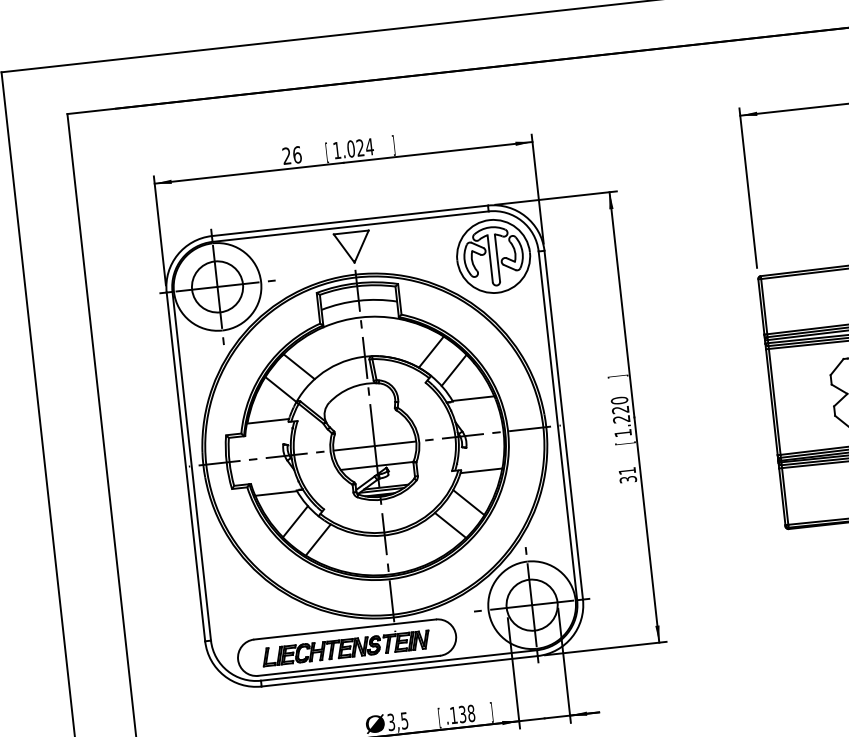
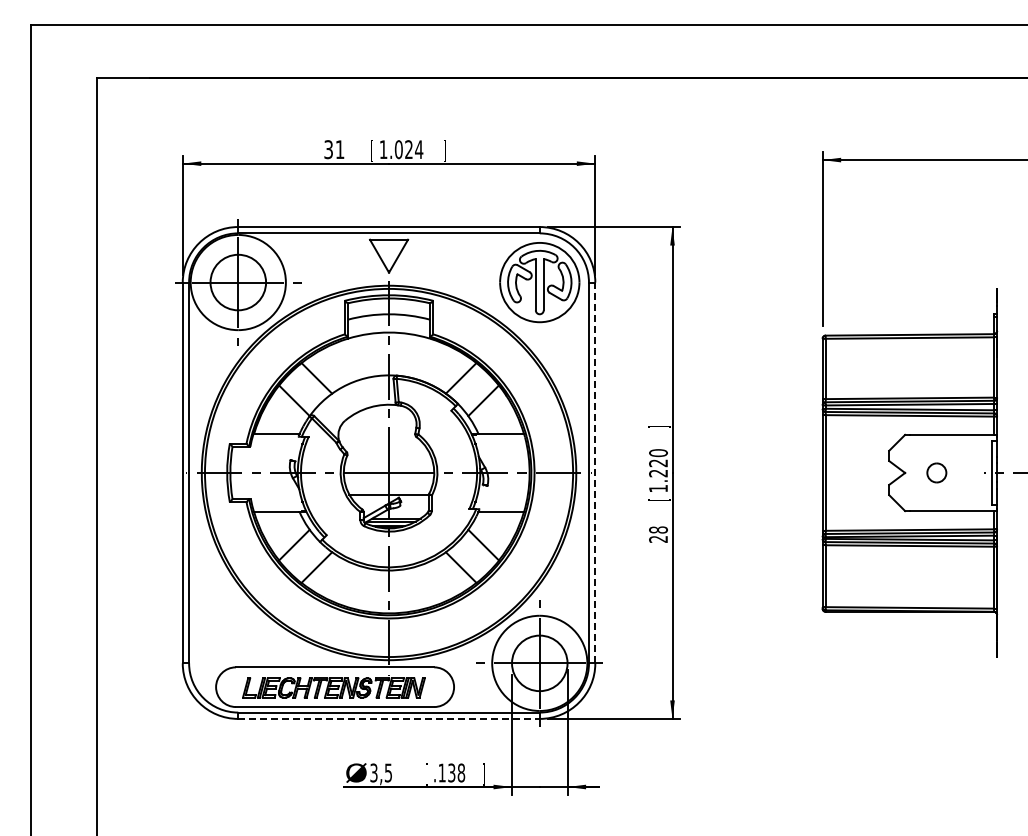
text: (292, 155) -> (334, 149), 26 -> 31
line: (563, 424) -> (595, 472), solid -> dashed
text: (627, 475) -> (658, 534), 31 -> 28
line: (400, 670) -> (389, 718), solid -> dashed

